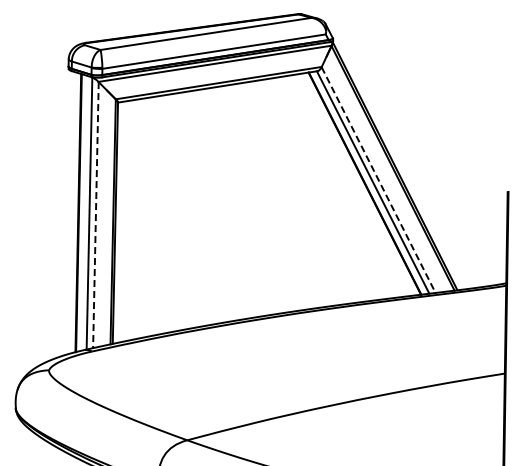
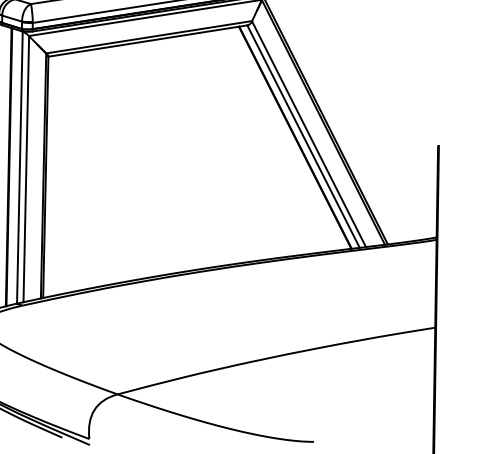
line: (378, 180) -> (308, 134), dashed -> solid
line: (95, 215) -> (25, 169), dashed -> solid

